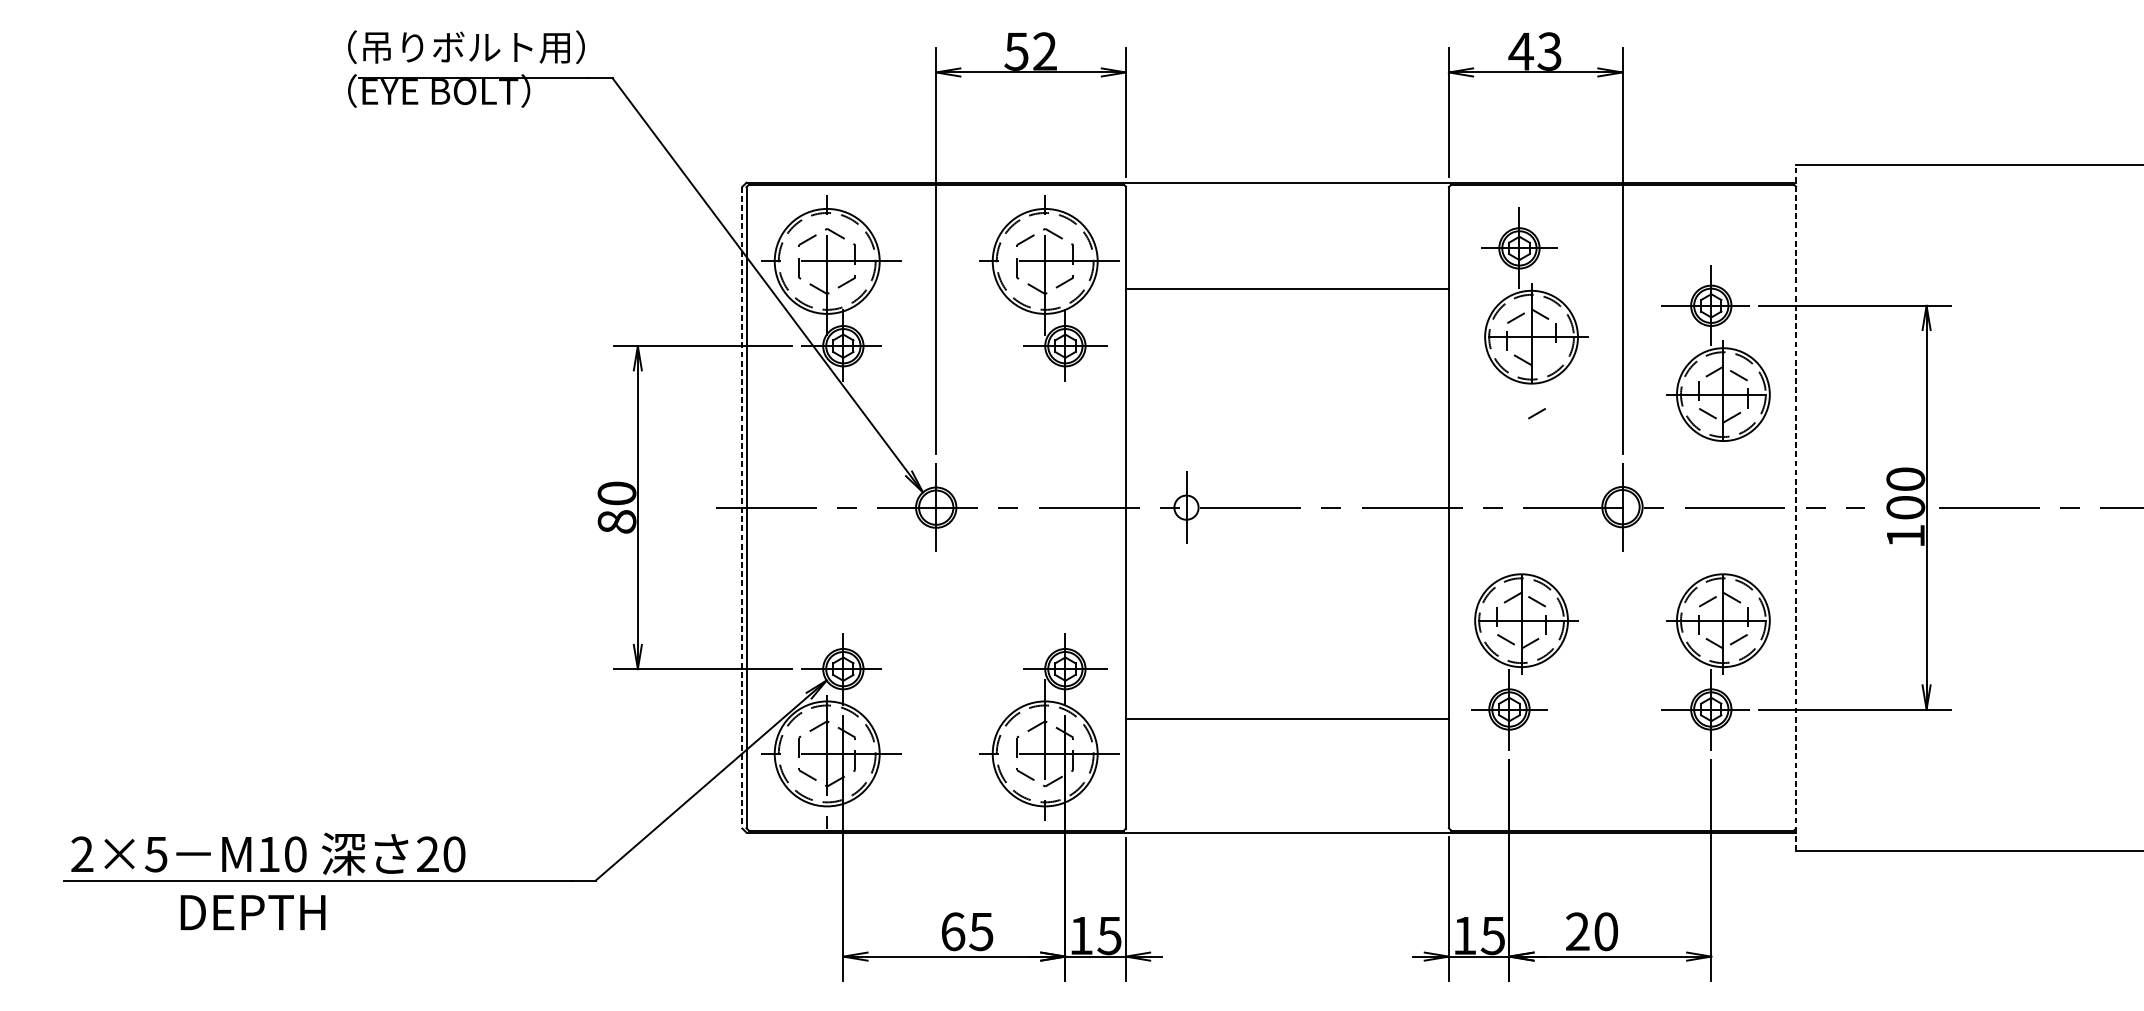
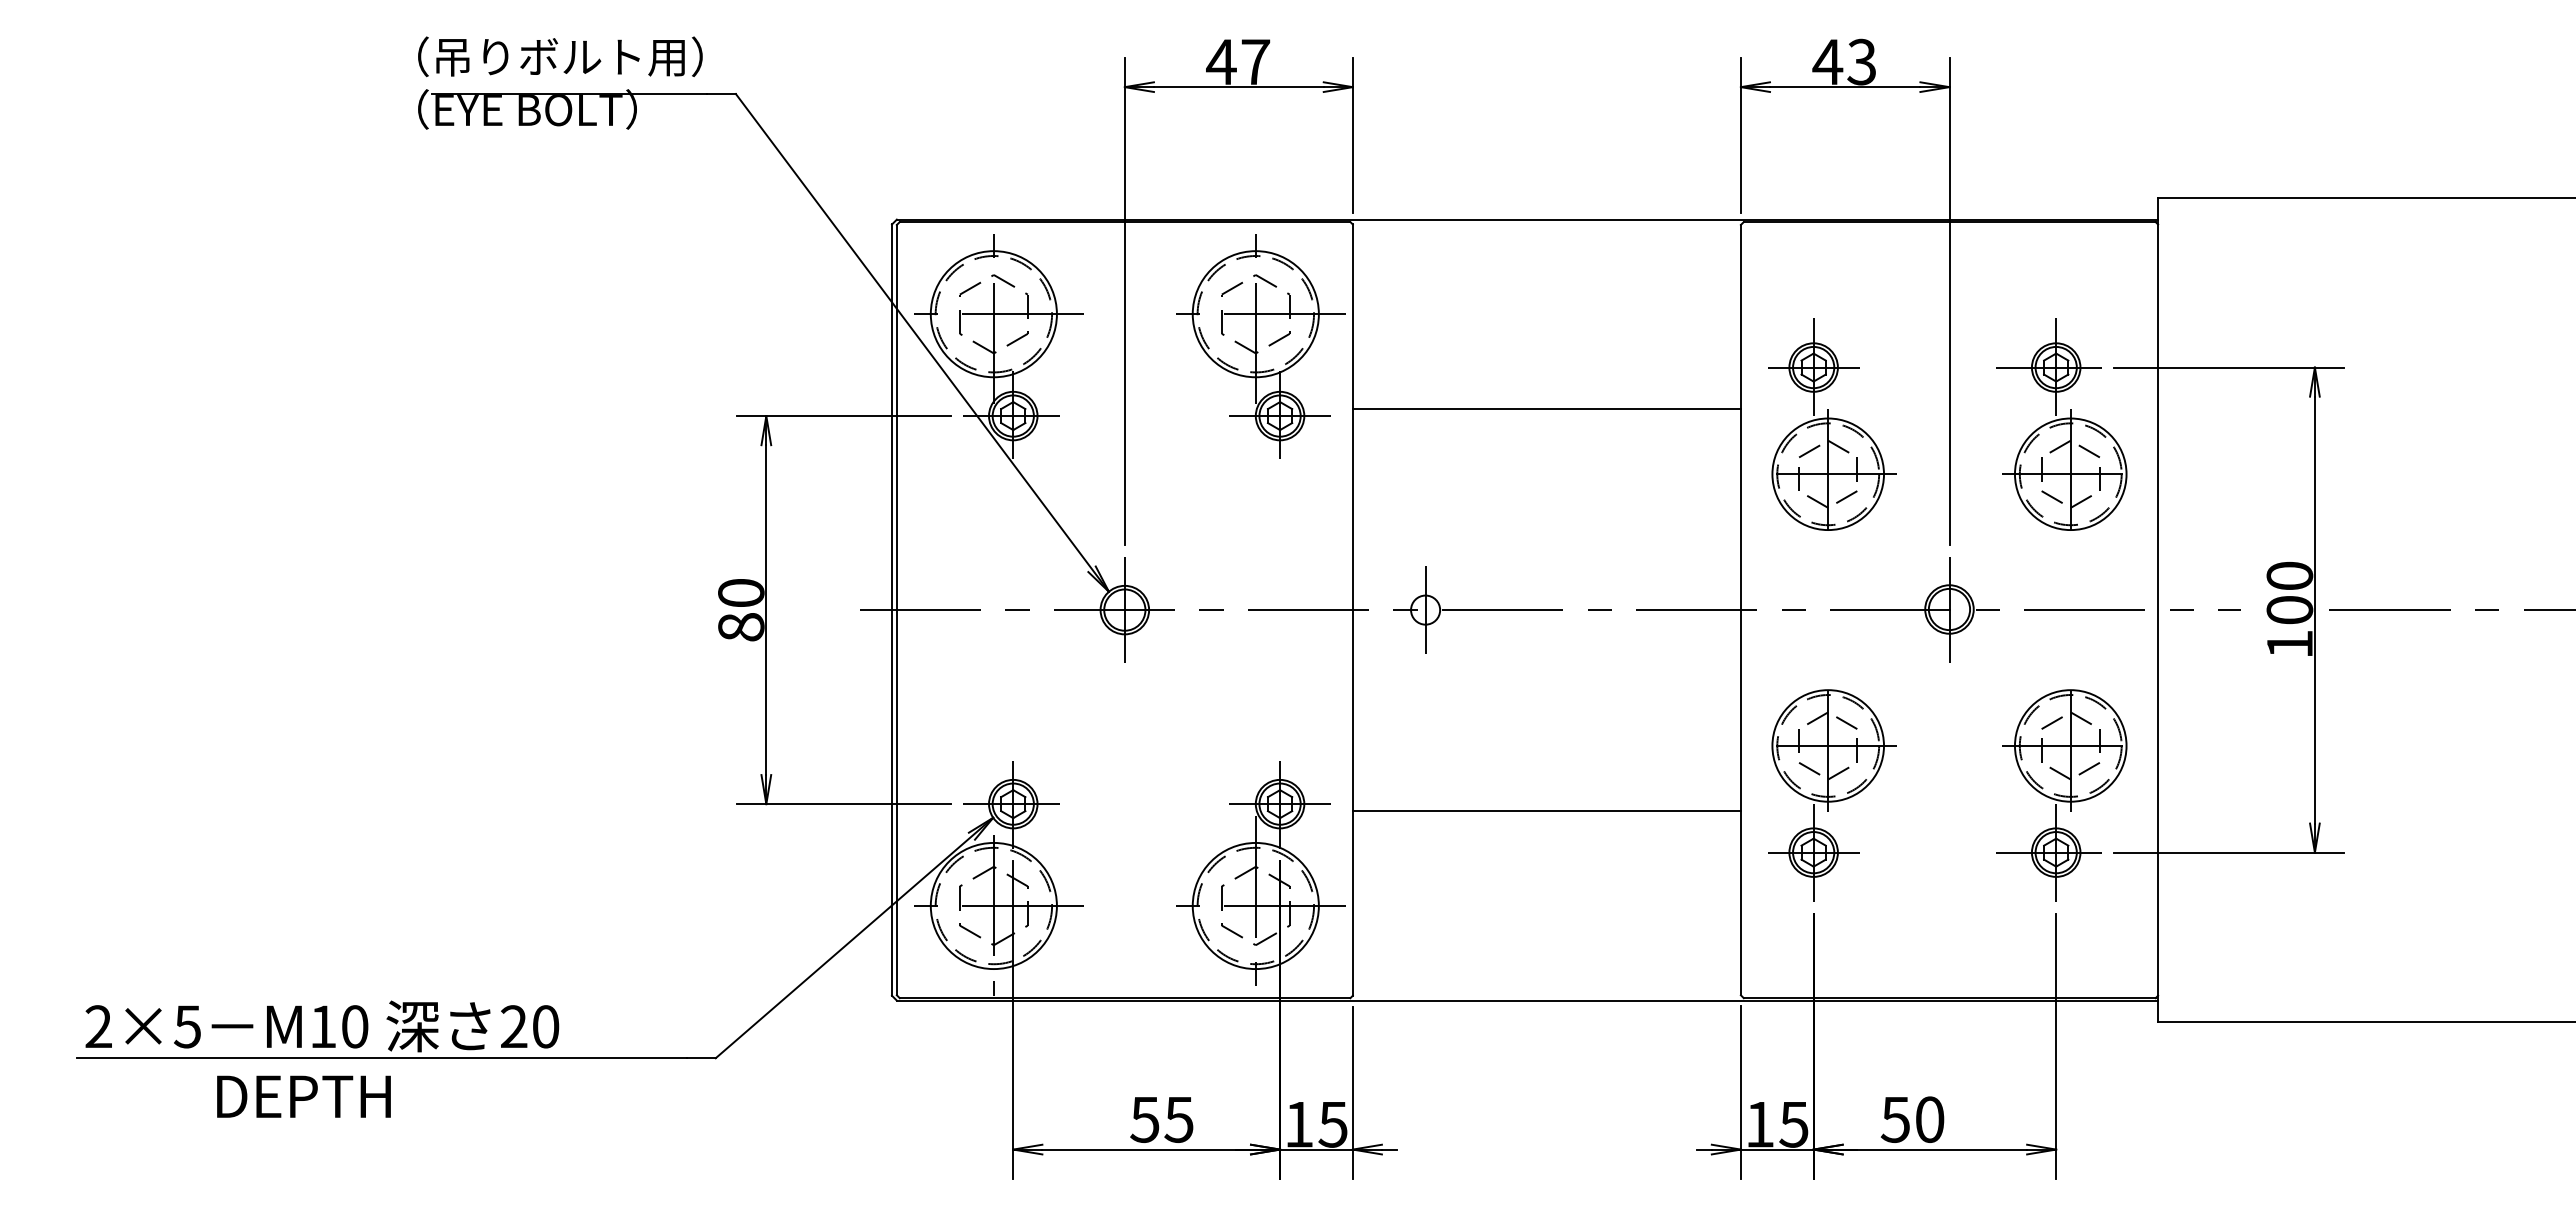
text: (1030, 51) -> (1238, 61), 52 -> 47
line: (1287, 288) -> (1546, 408), moved
part: (1535, 295) -> (1832, 424), moved
line: (742, 507) -> (892, 610), dashed -> solid
line: (1796, 507) -> (2158, 609), dashed -> solid
line: (1287, 719) -> (1546, 811), moved
text: (952, 931) -> (1144, 1119), 65 -> 55
text: (1576, 931) -> (1894, 1119), 20 -> 50

